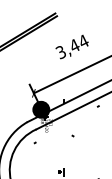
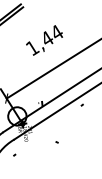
text: (60, 52) -> (31, 48), 3,44 -> 1,44
fill: (41, 109) -> (17, 116), removed

